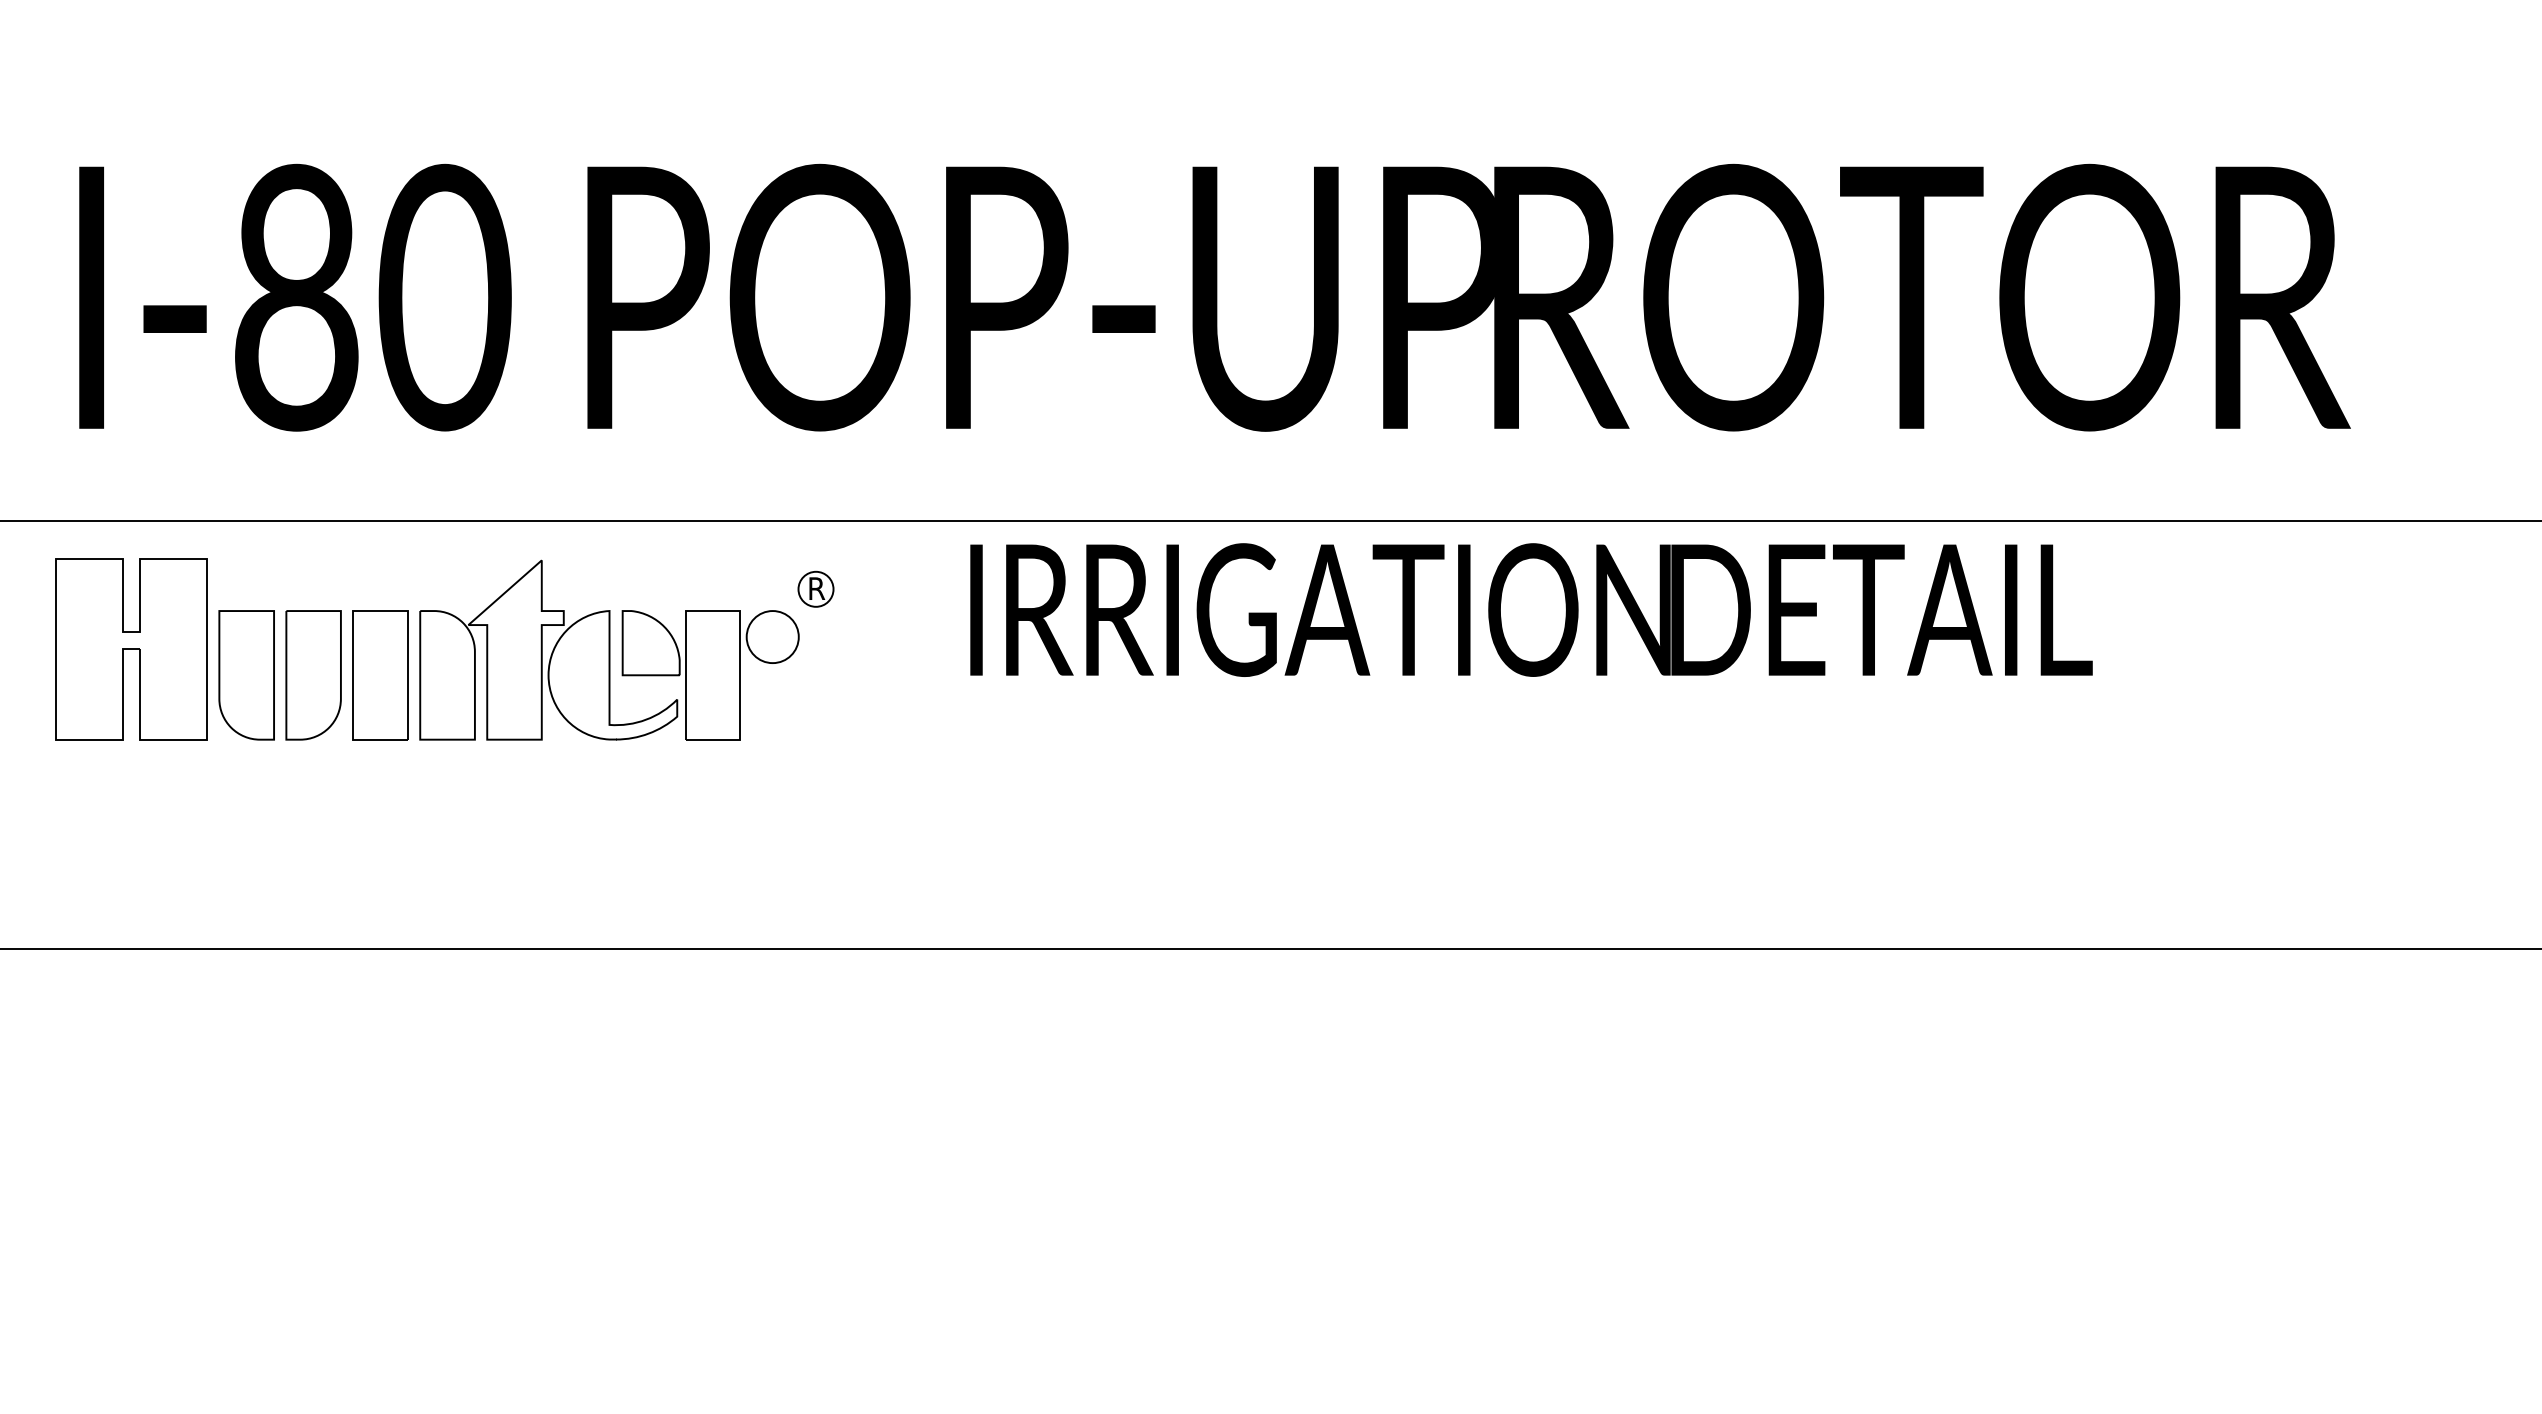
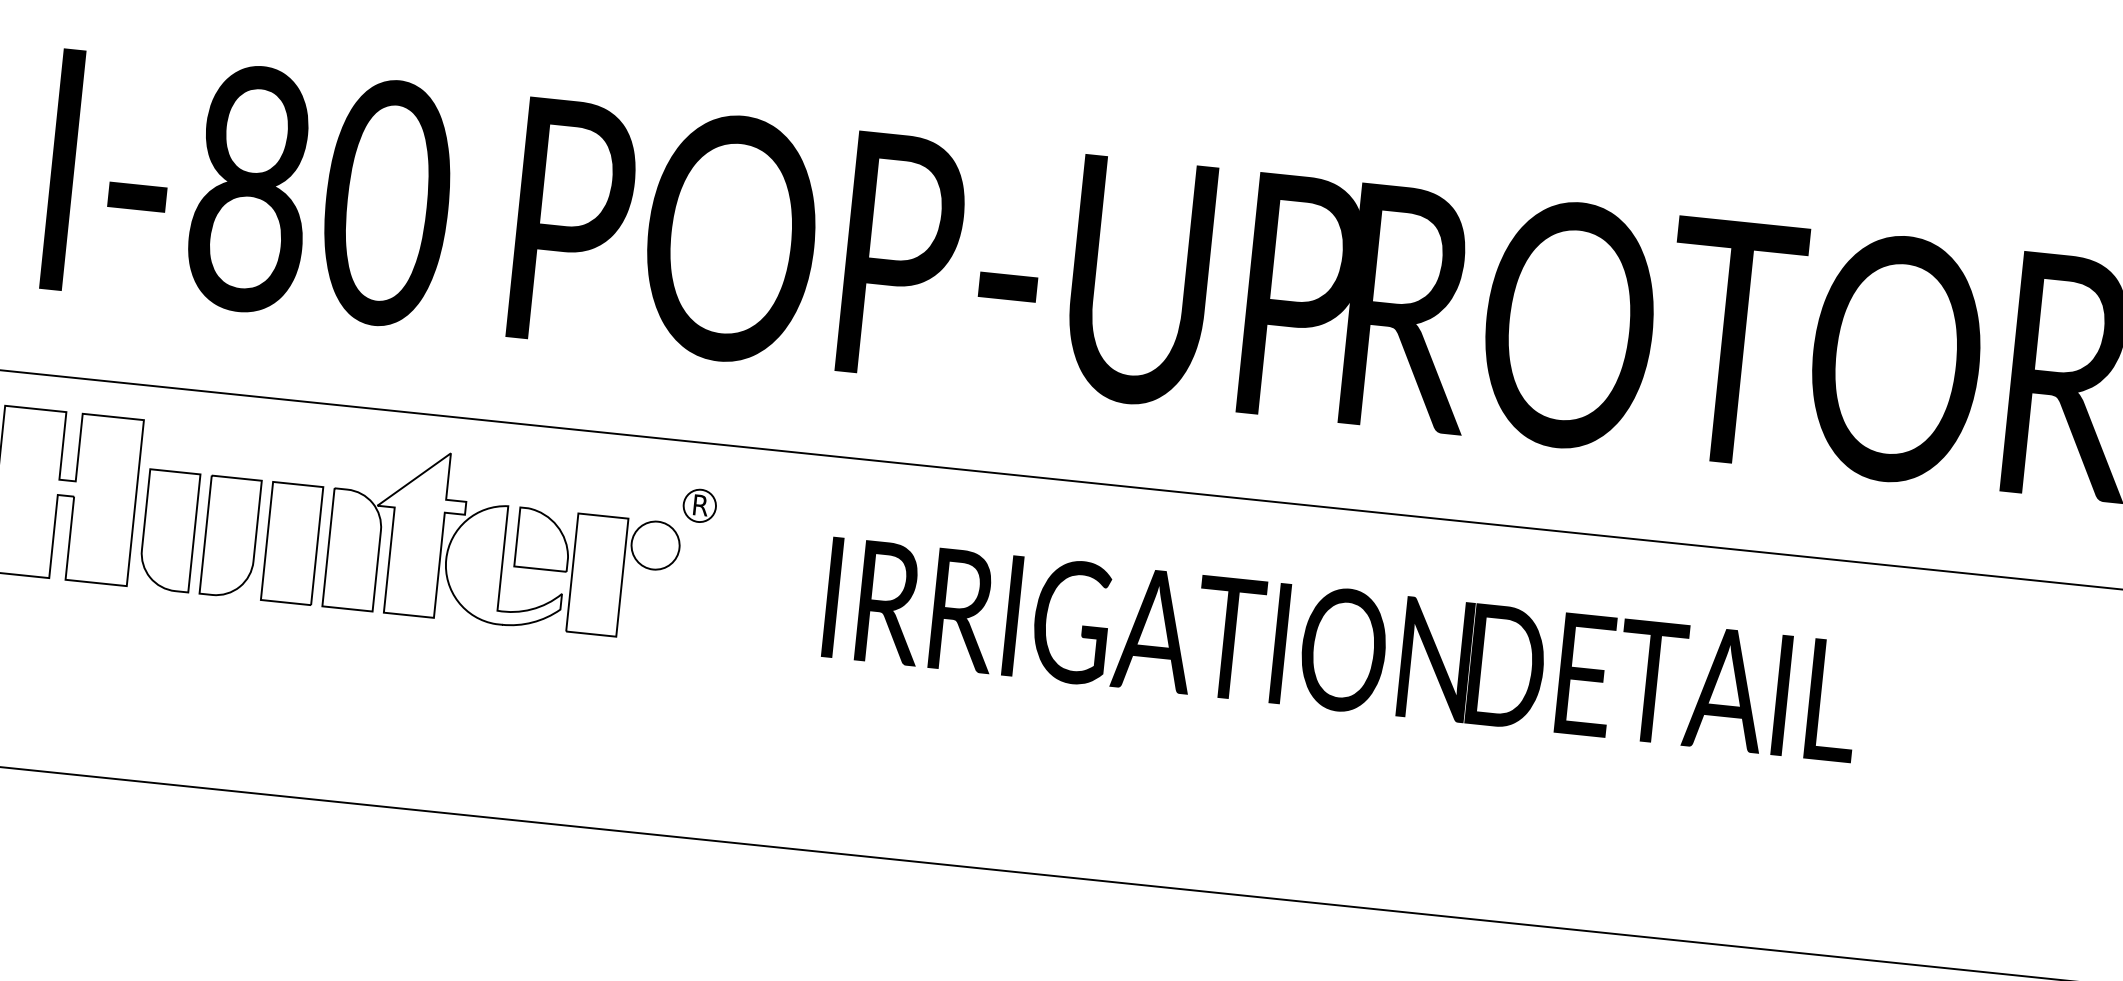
text: (1531, 609) -> (1342, 649), moved

